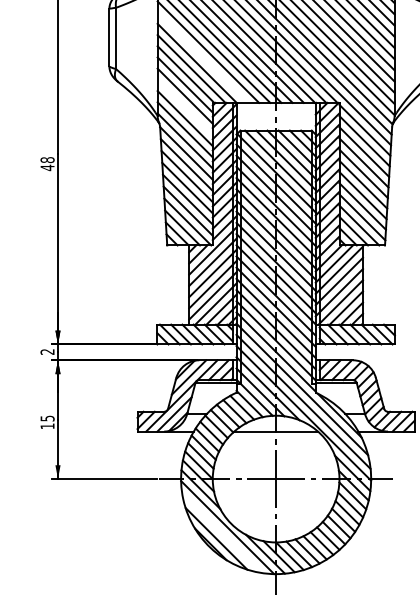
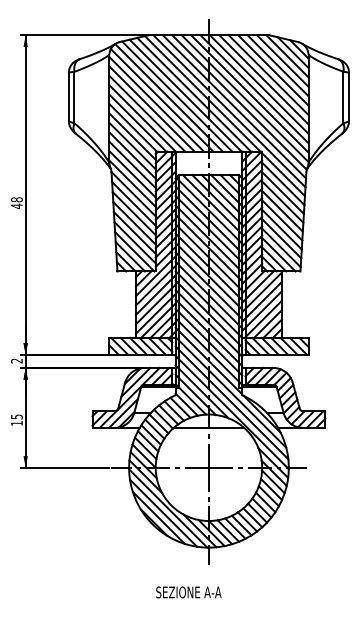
line: (202, 57) -> (147, 113), added
line: (185, 107) -> (132, 155), added
line: (222, 532) -> (163, 512), added

